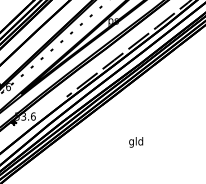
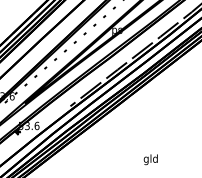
text: (136, 142) -> (151, 159), moved

